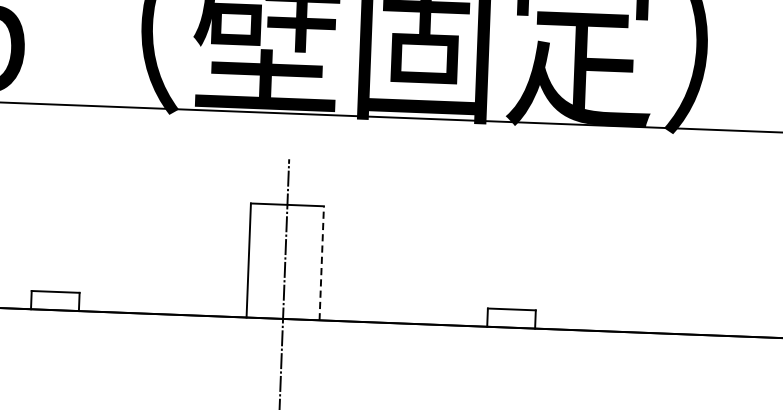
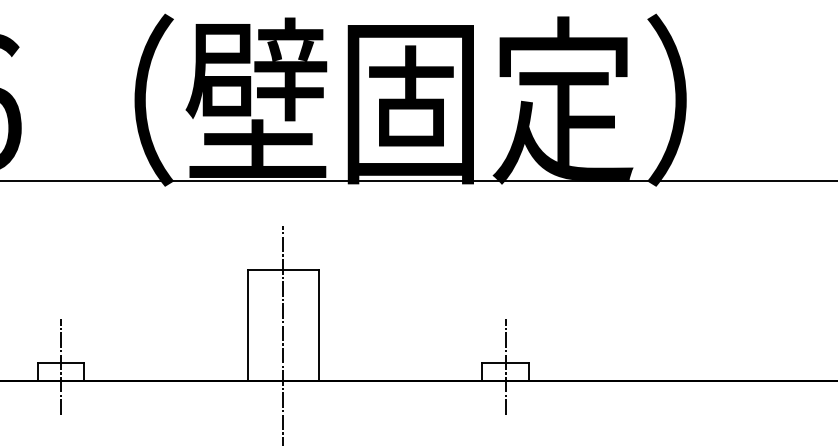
line: (321, 263) -> (318, 325), dashed -> solid
line: (55, 294) -> (60, 366), added
line: (511, 312) -> (505, 366), added

